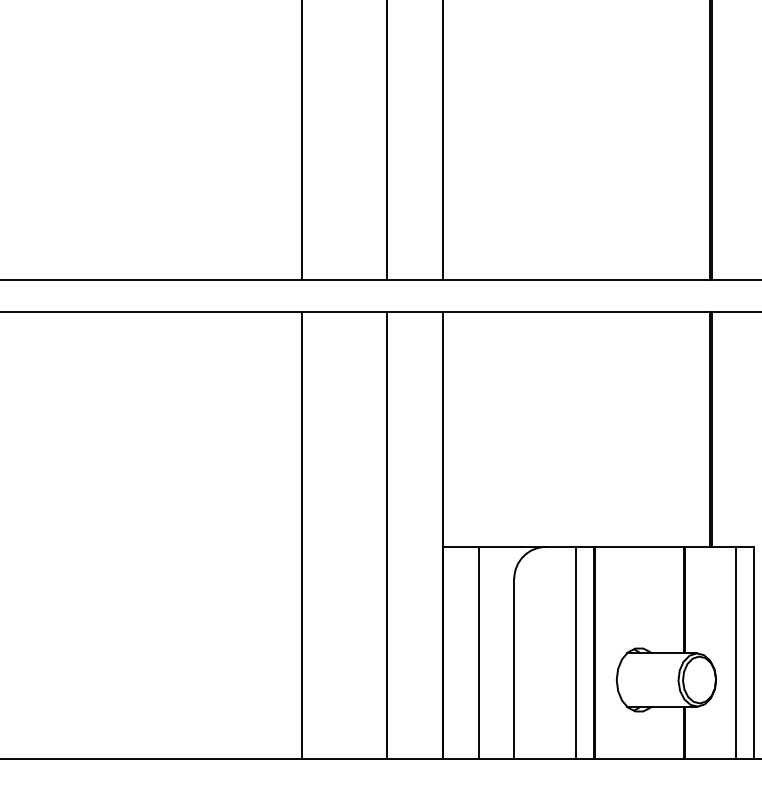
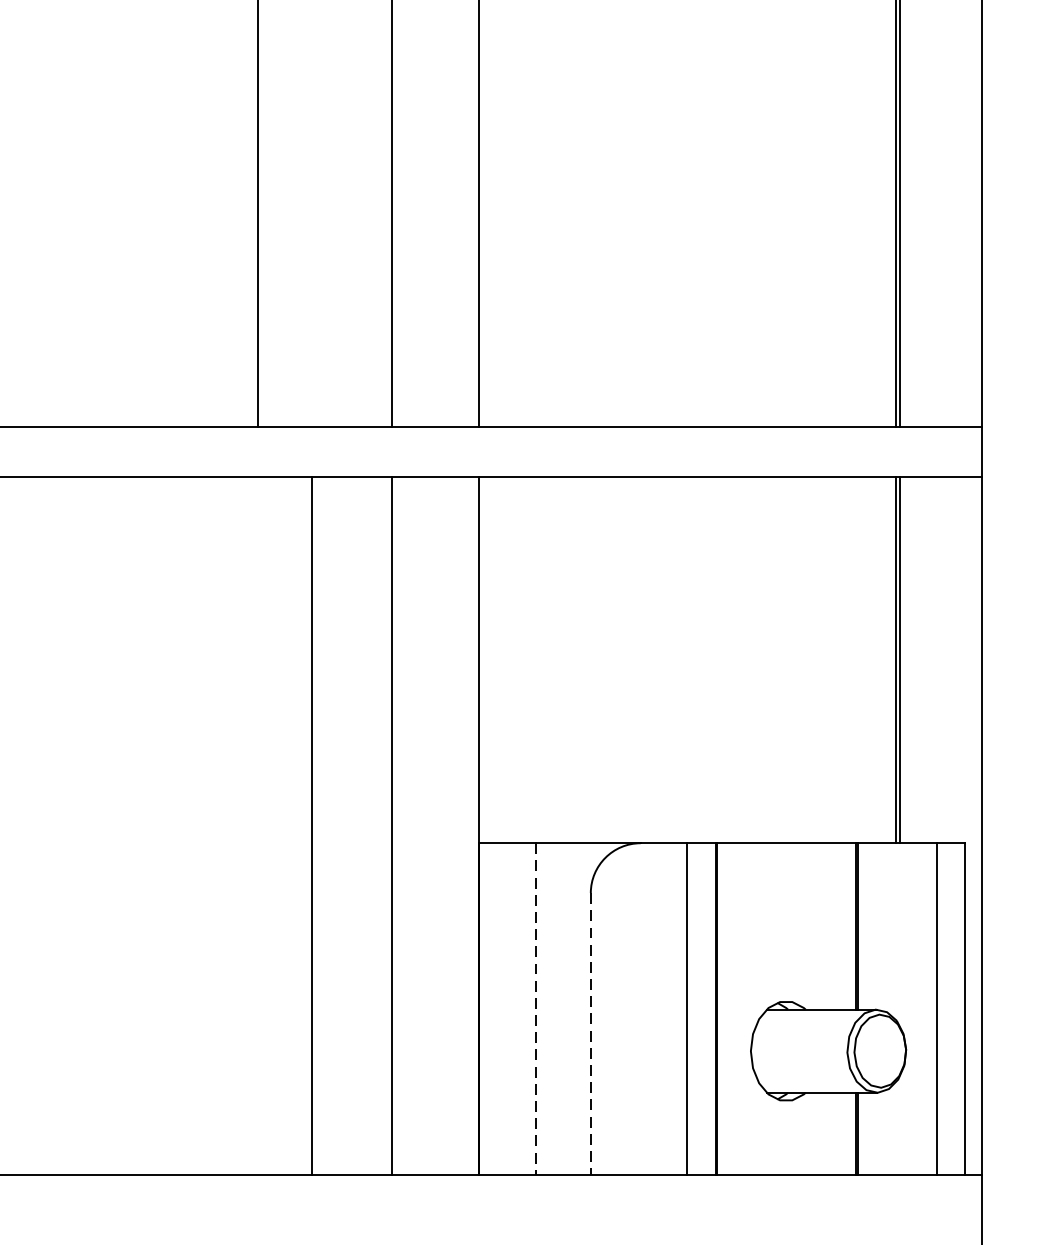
line: (301, 535) -> (311, 825), moved
line: (479, 653) -> (536, 1009), solid -> dashed
line: (514, 669) -> (591, 1034), solid -> dashed

